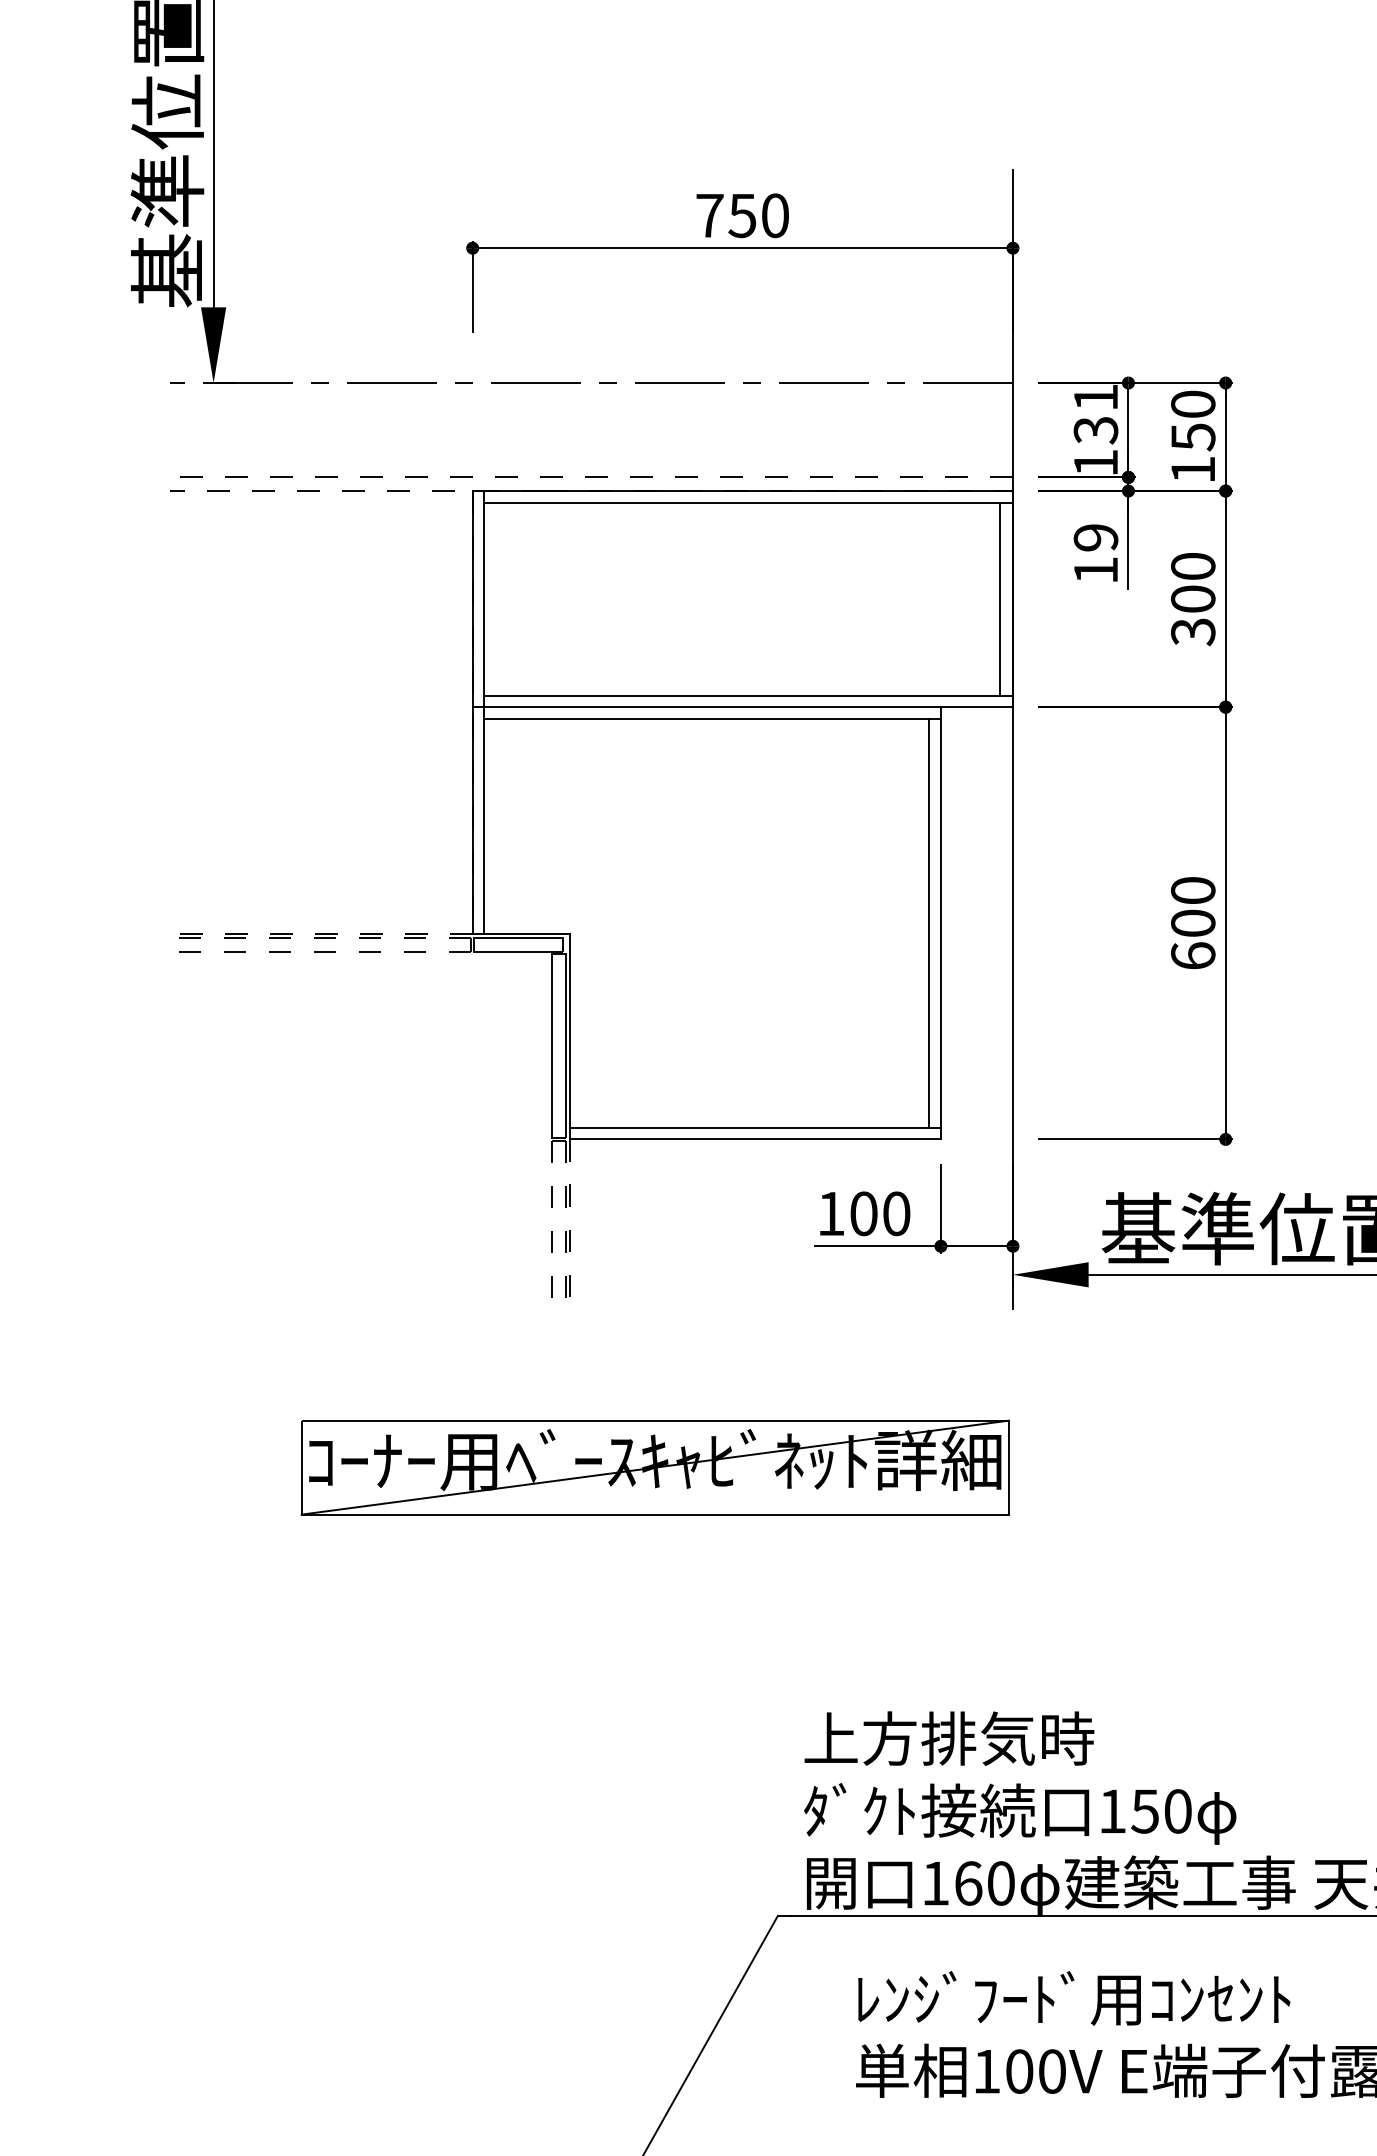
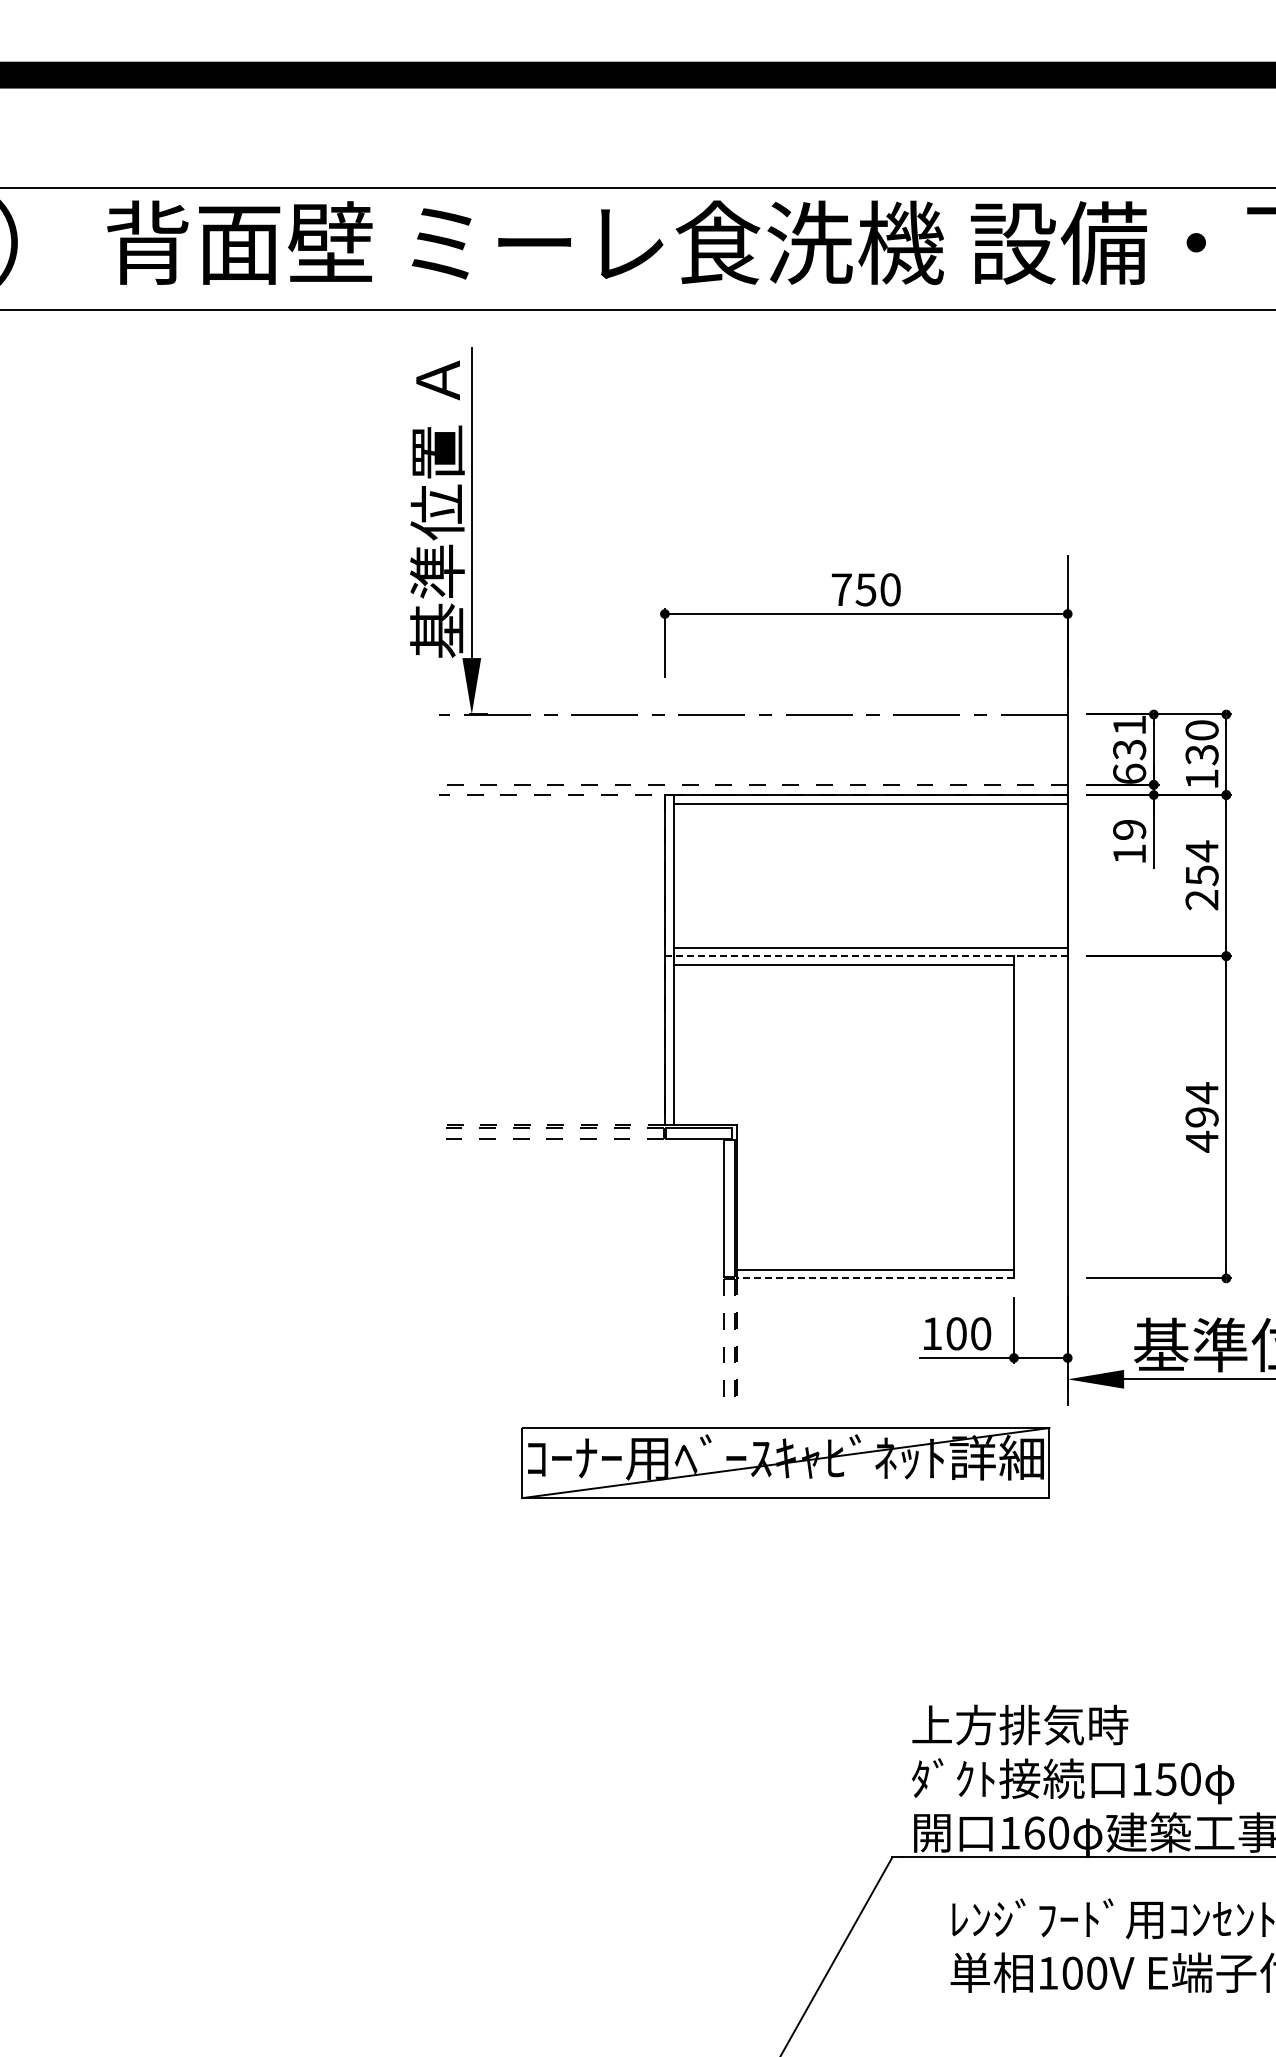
text: (1192, 438) -> (1201, 755), 150 -> 130
text: (1095, 462) -> (1129, 773), 131 -> 631
line: (1000, 598) -> (1058, 875), removed
text: (1192, 598) -> (1201, 875), 300 -> 254
line: (741, 707) -> (865, 956), solid -> dashed
line: (929, 922) -> (1005, 1116), removed
text: (1192, 923) -> (1201, 1117), 600 -> 494
line: (755, 1139) -> (875, 1278), solid -> dashed
part: (654, 1466) -> (785, 1462), moved

